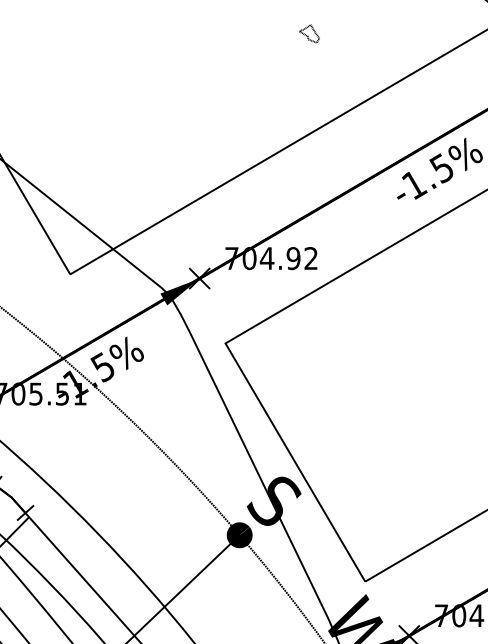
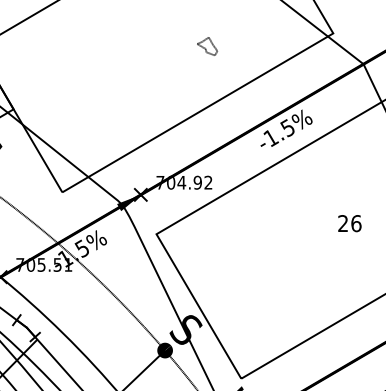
part: (309, 33) -> (207, 46), size x1.67

